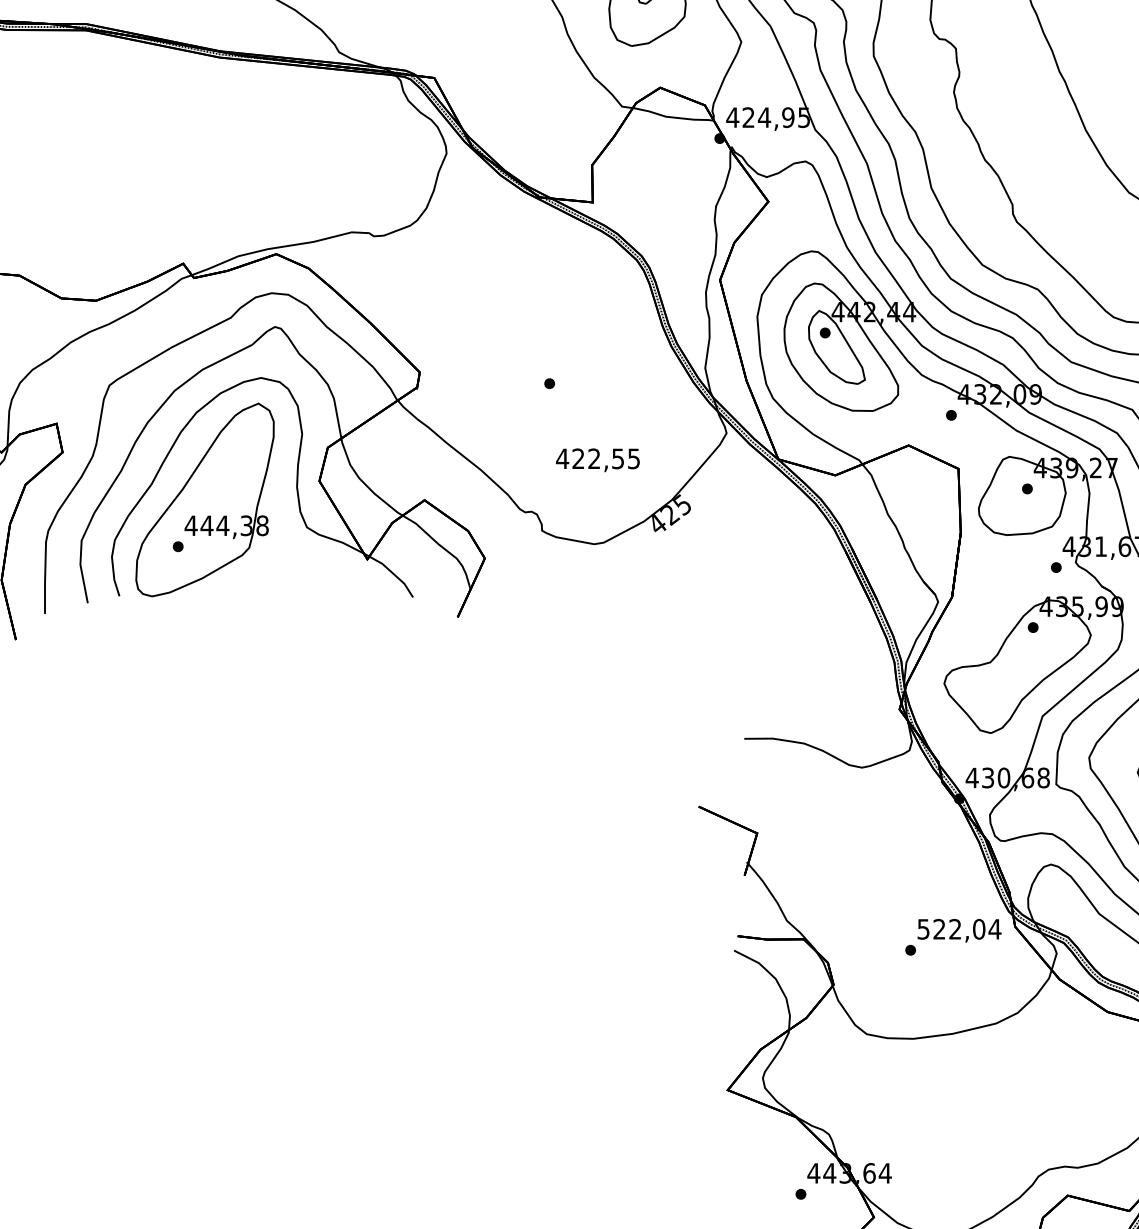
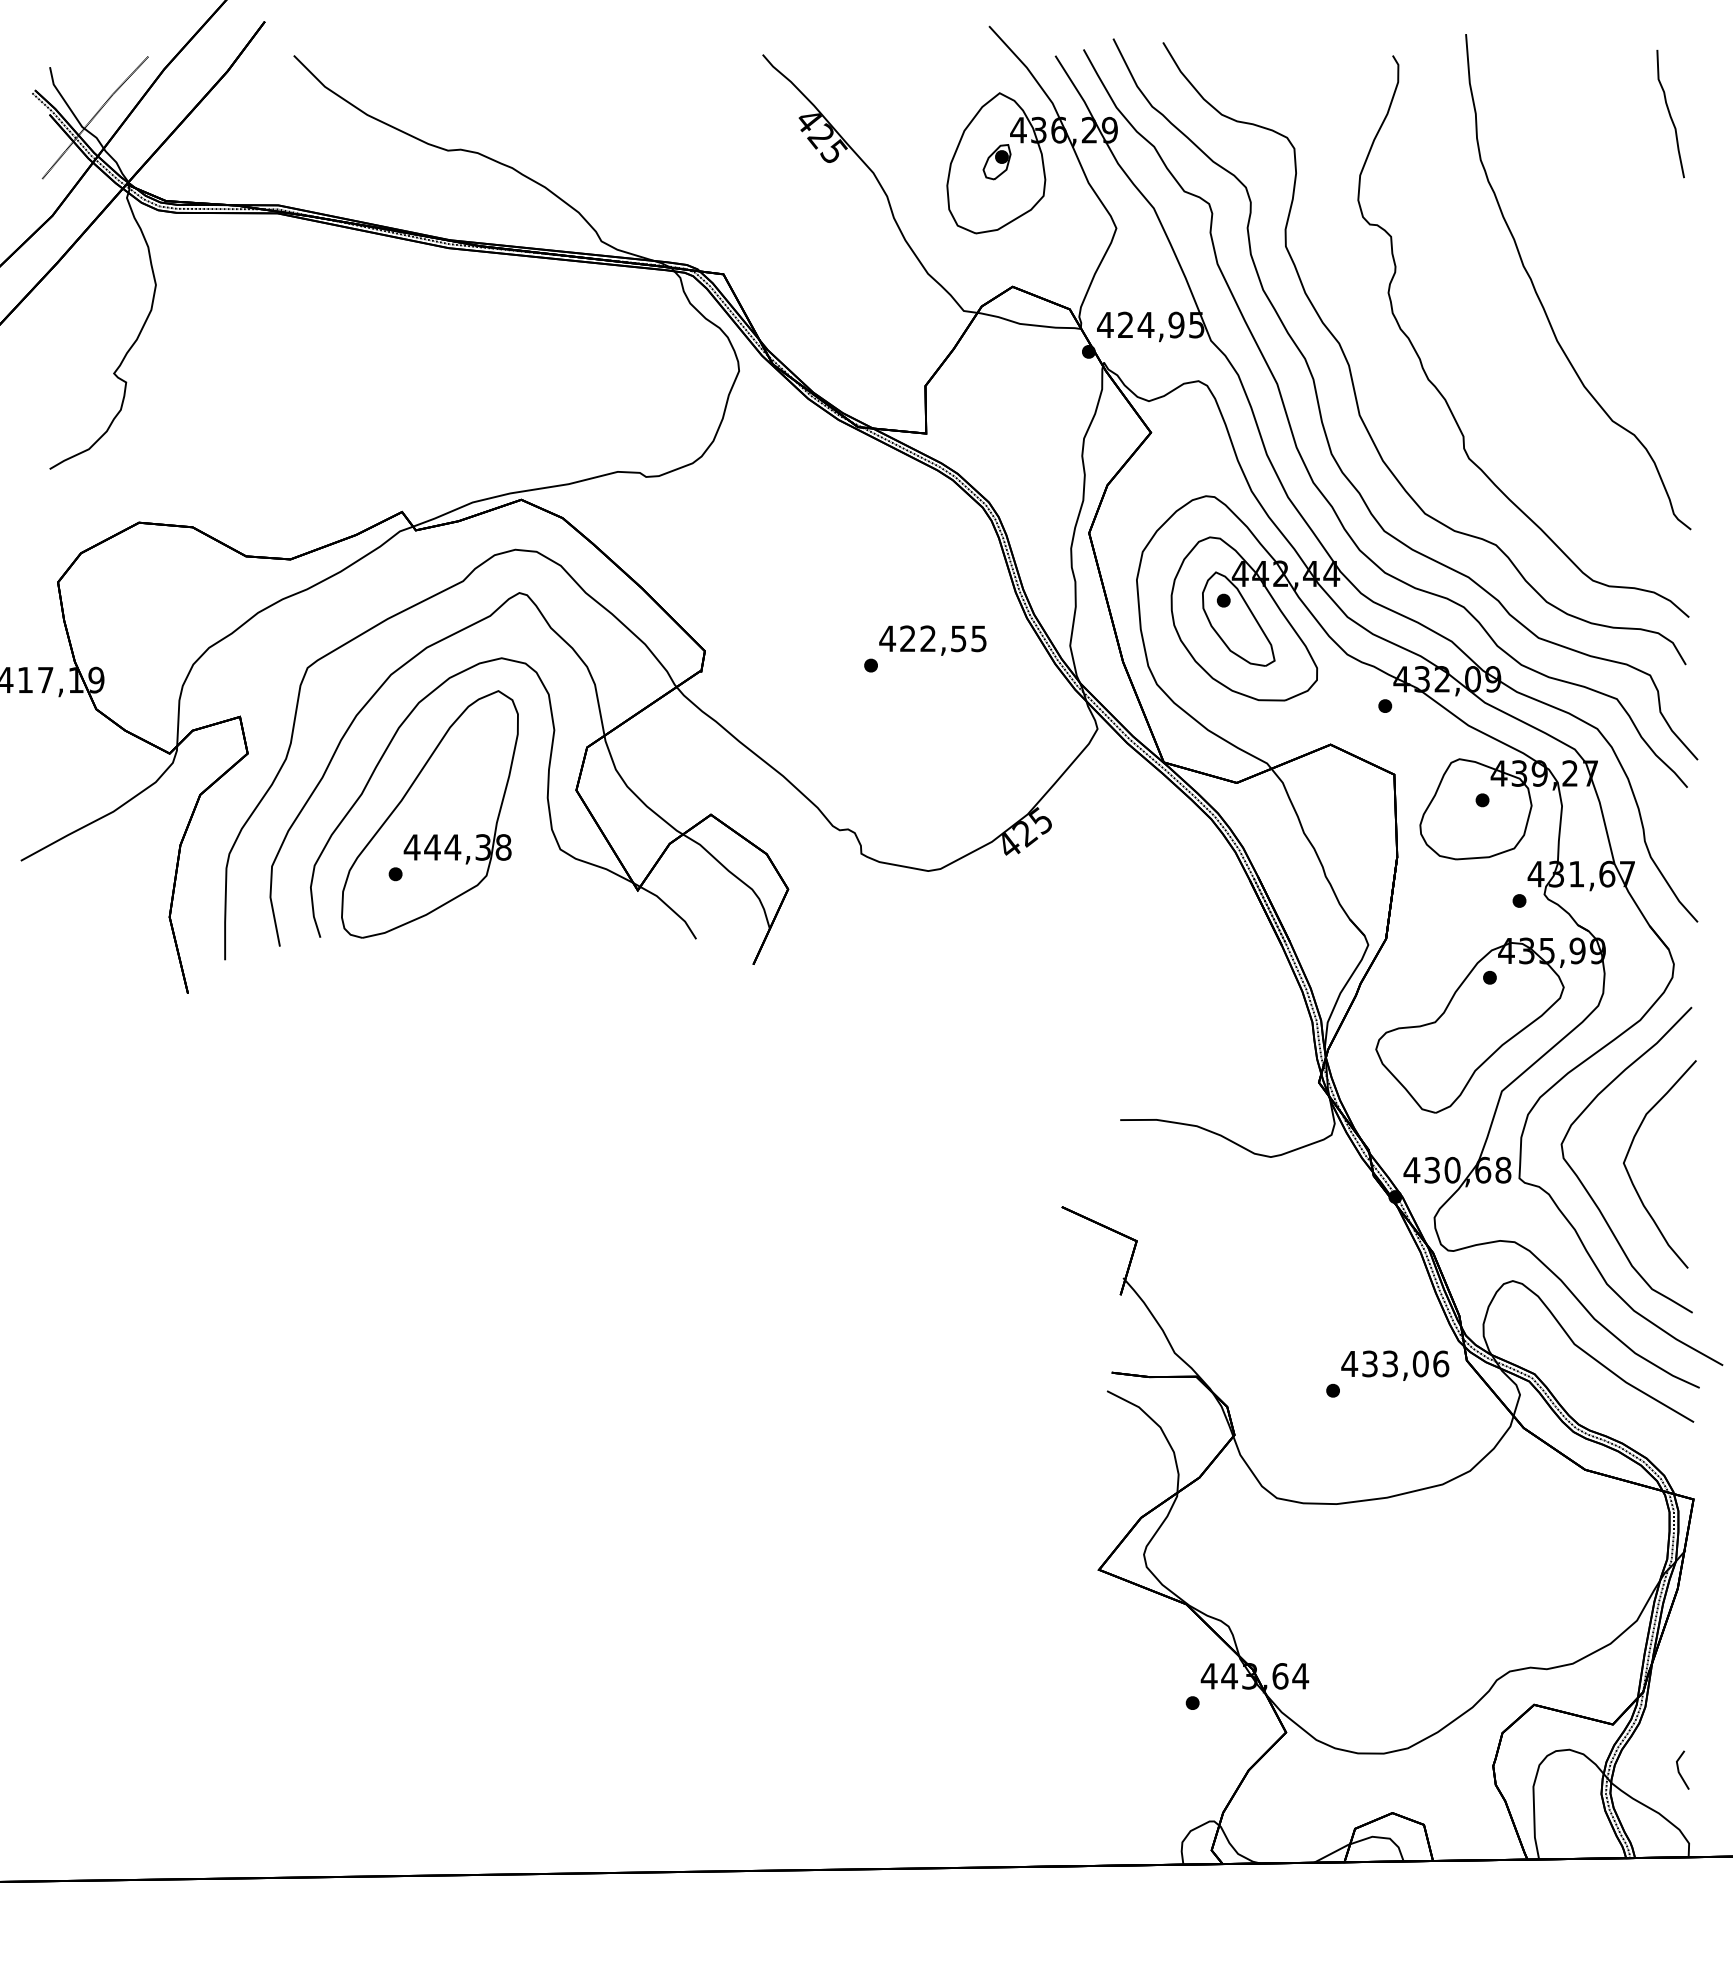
text: (597, 460) -> (932, 640), moved
text: (959, 928) -> (1395, 1363), 522,04 -> 433,06

